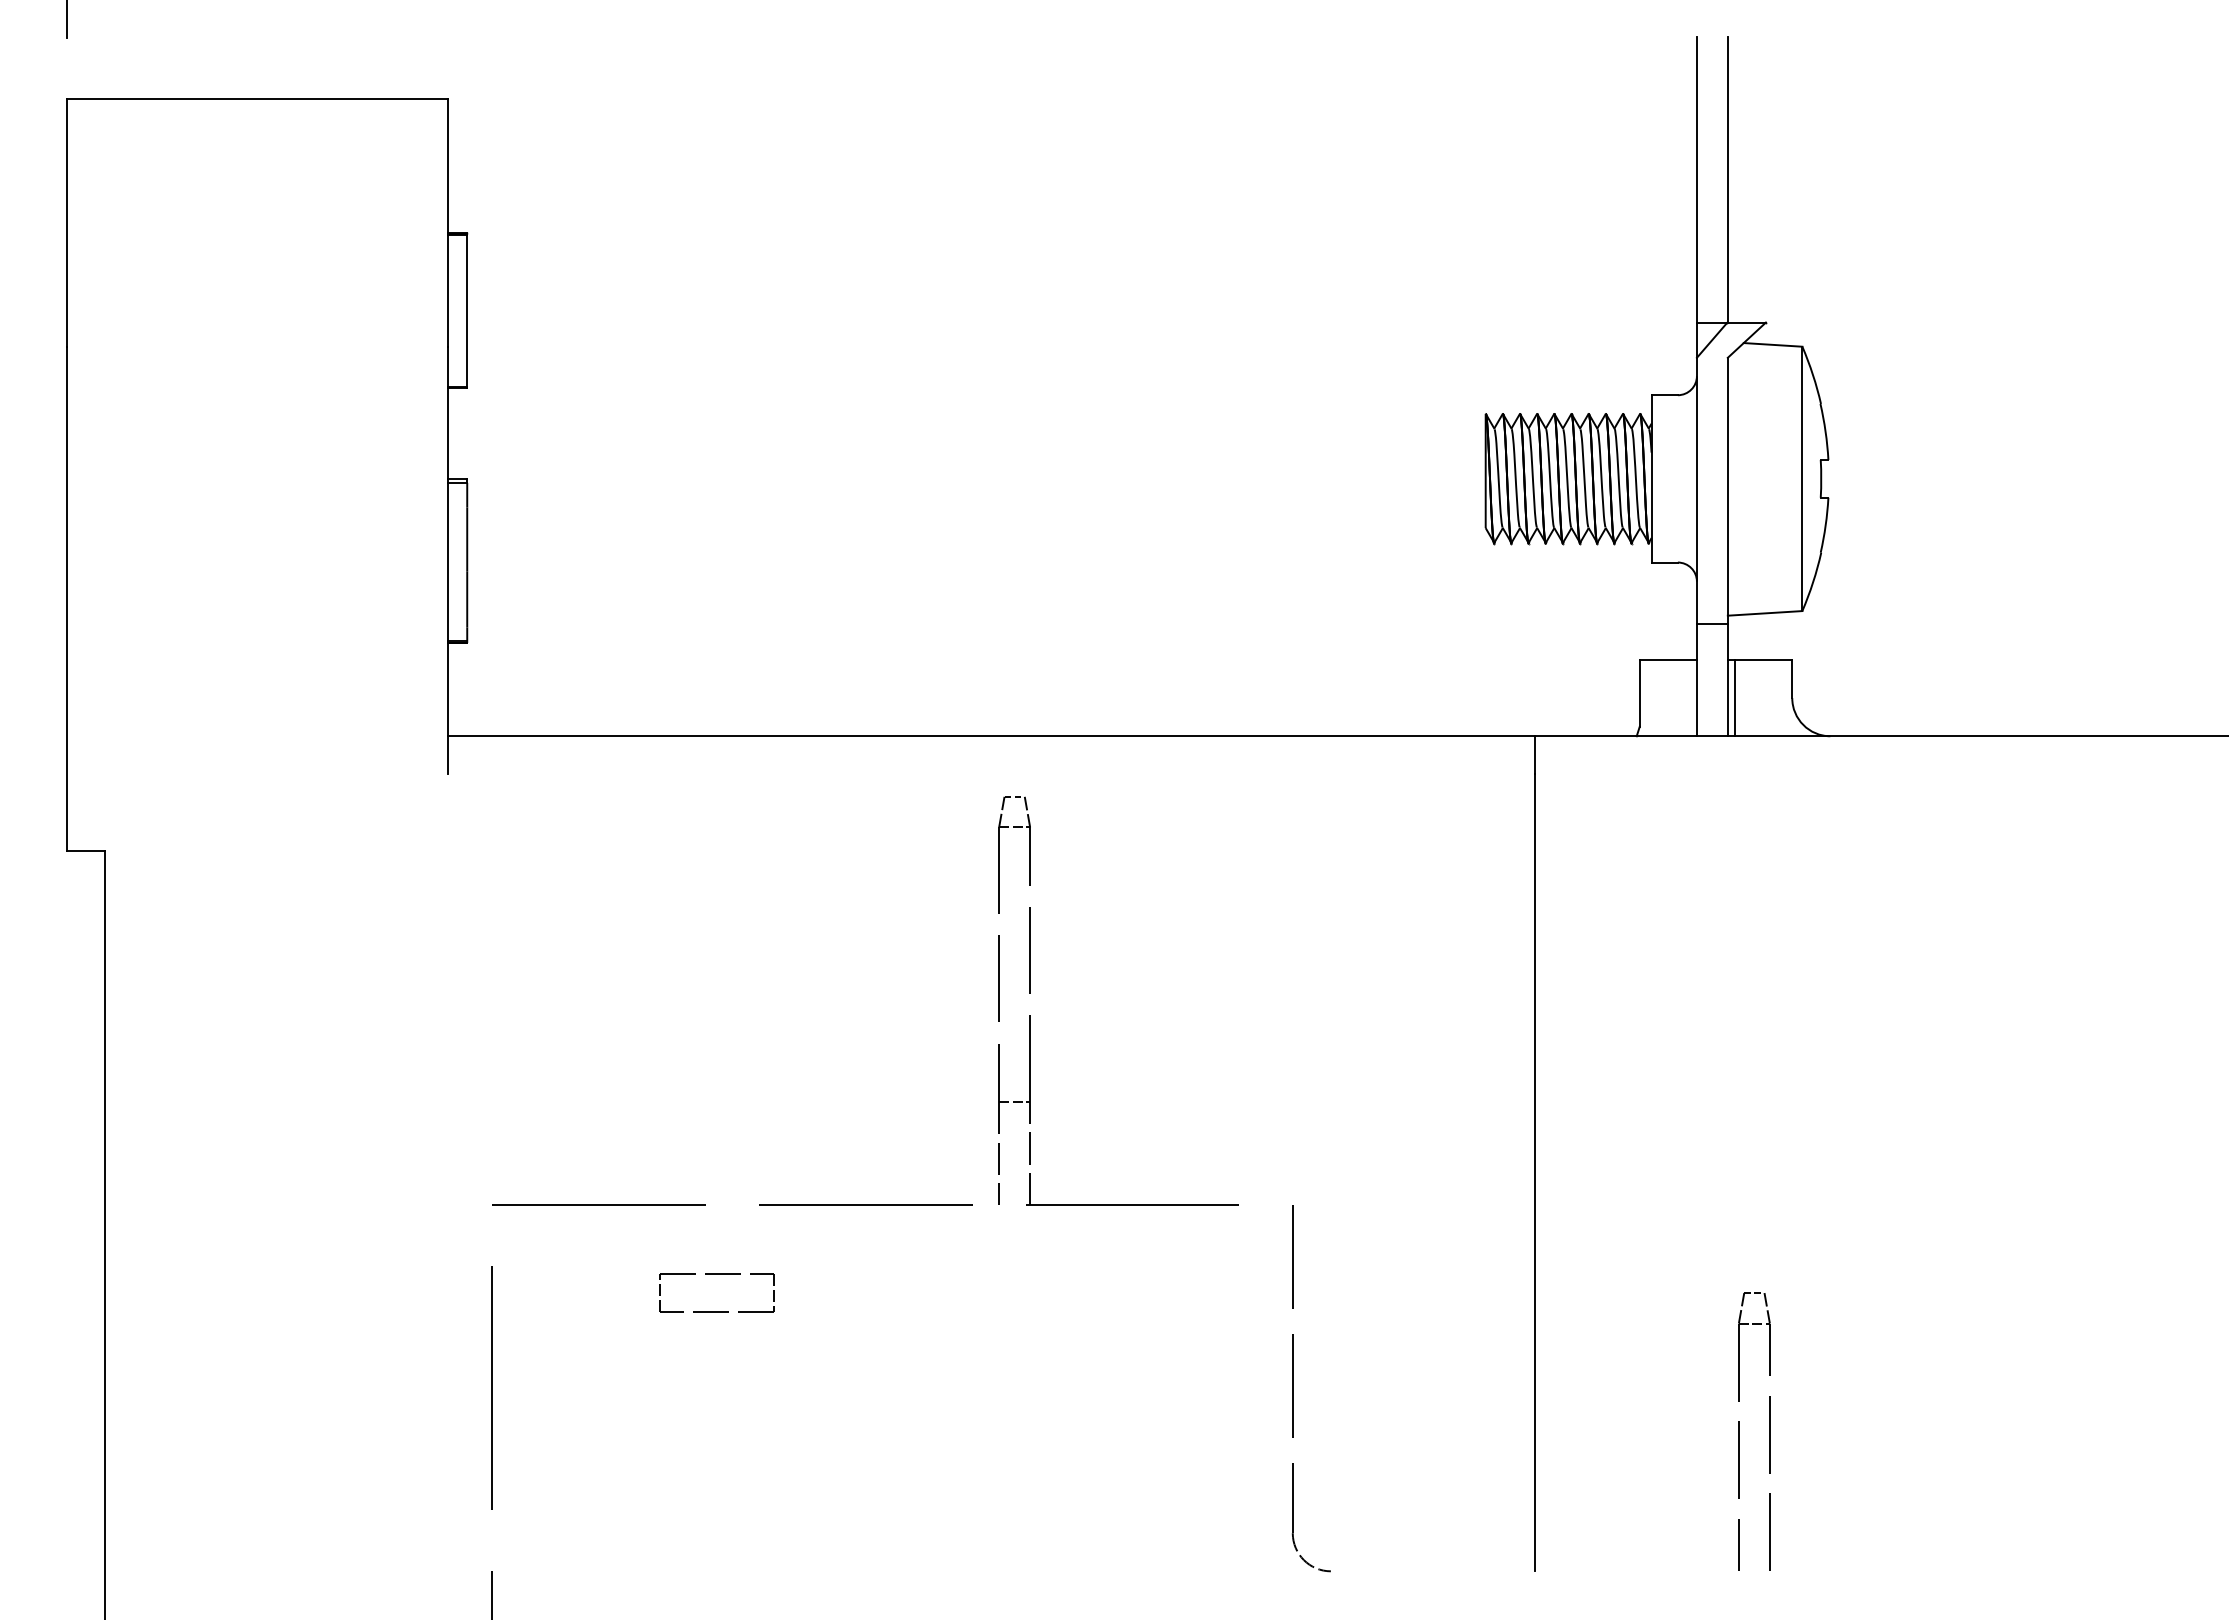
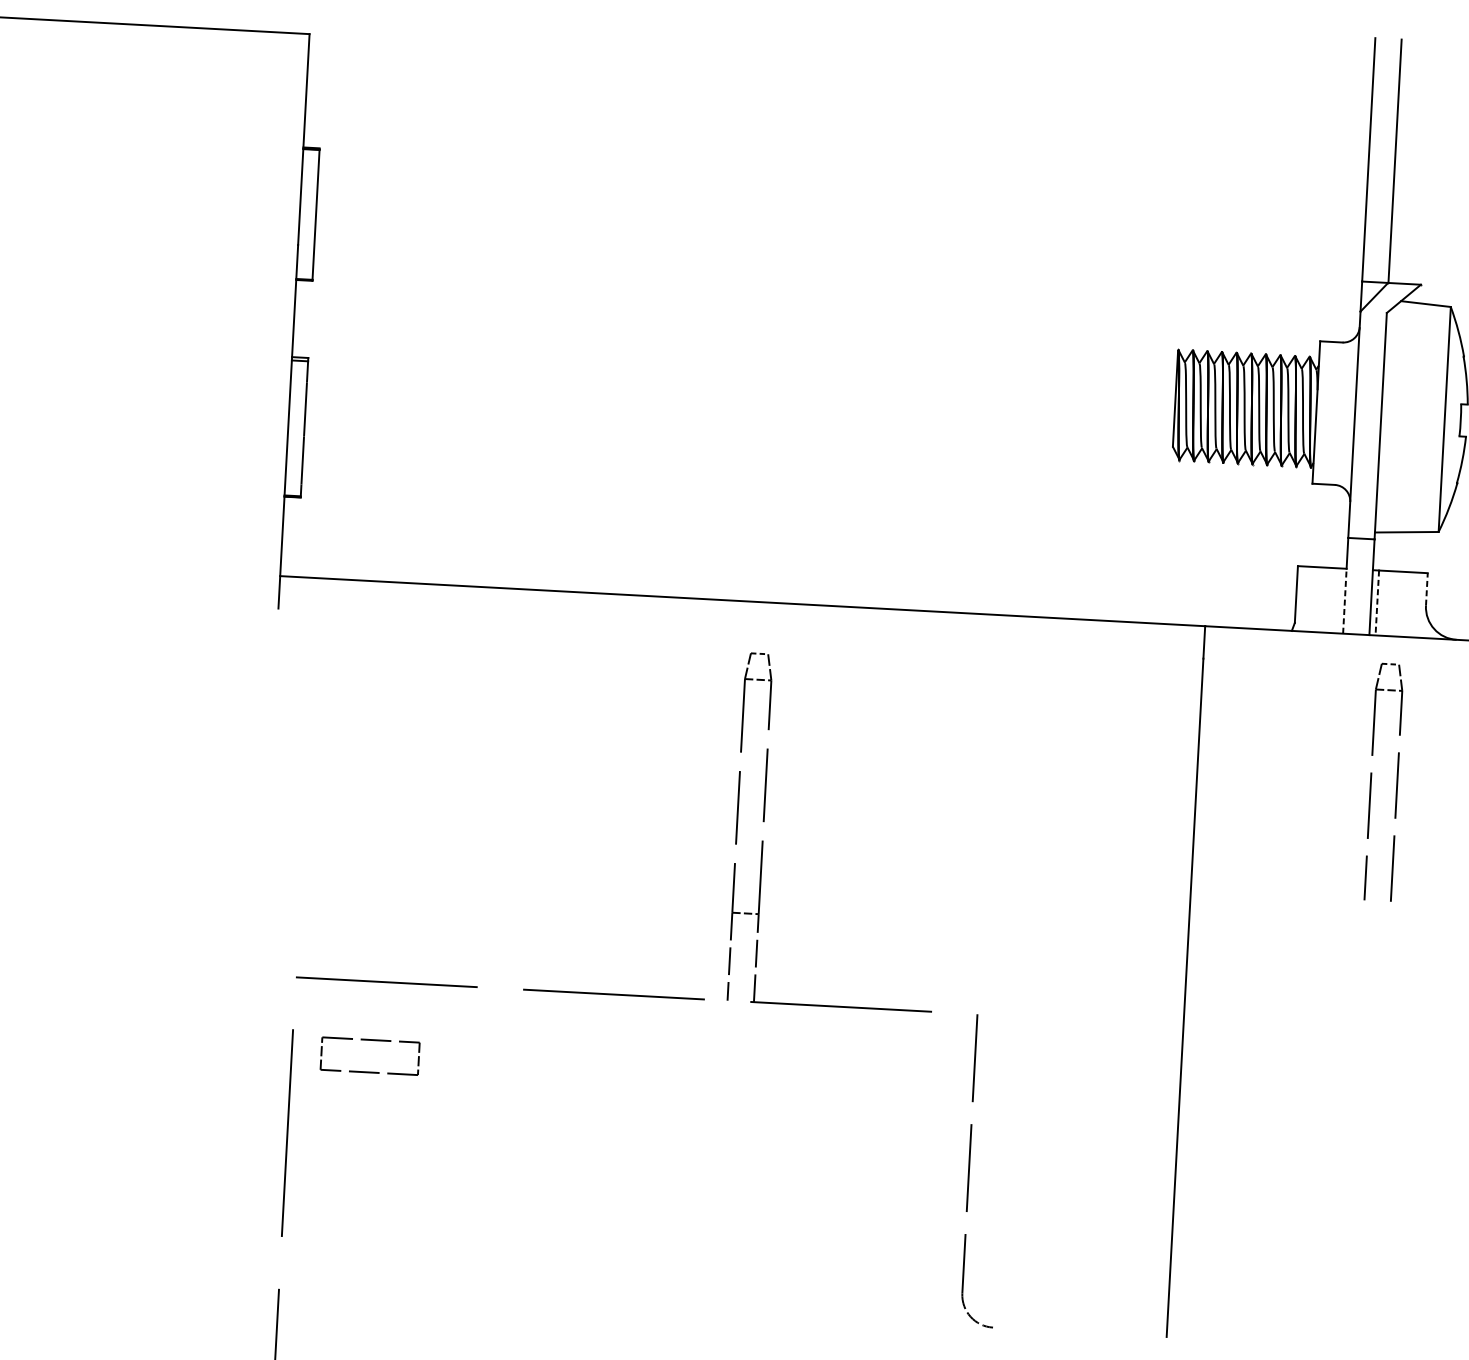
line: (1792, 678) -> (1427, 588), solid -> dashed
line: (1696, 697) -> (1344, 600), solid -> dashed
line: (1735, 698) -> (1377, 603), solid -> dashed
part: (716, 1274) -> (370, 1040), moved
part: (1739, 1431) -> (1371, 781), moved

